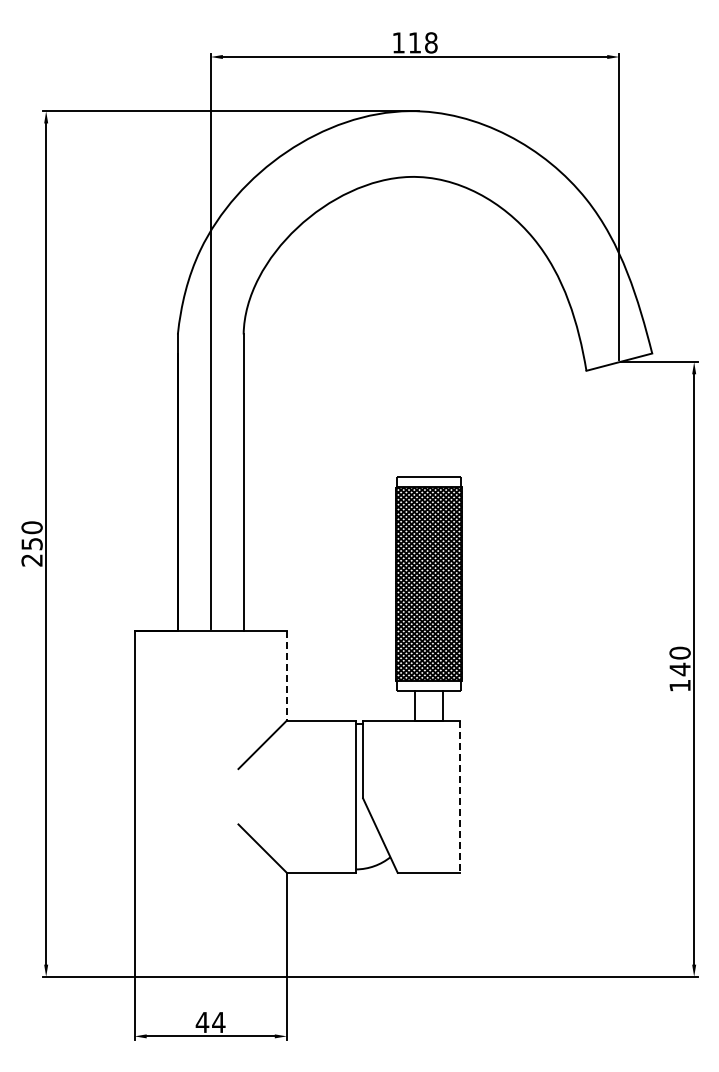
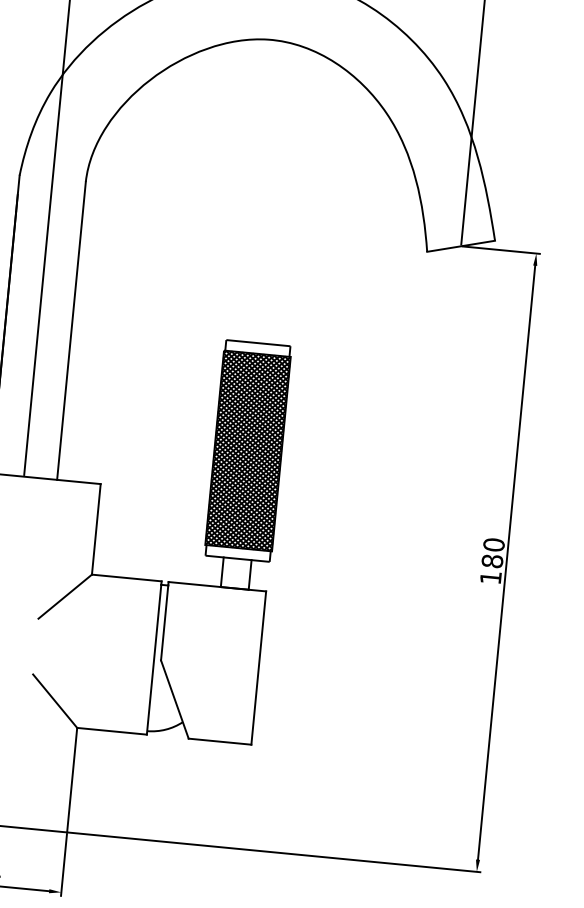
text: (679, 669) -> (491, 561), 140 -> 180
line: (286, 676) -> (95, 530), dashed -> solid
line: (460, 797) -> (259, 668), dashed -> solid

